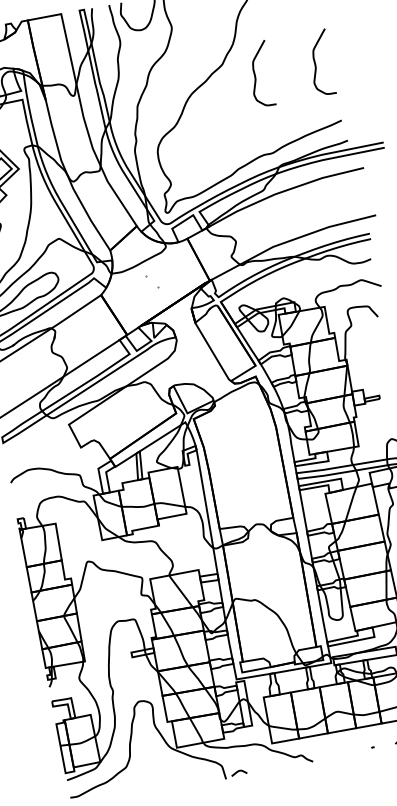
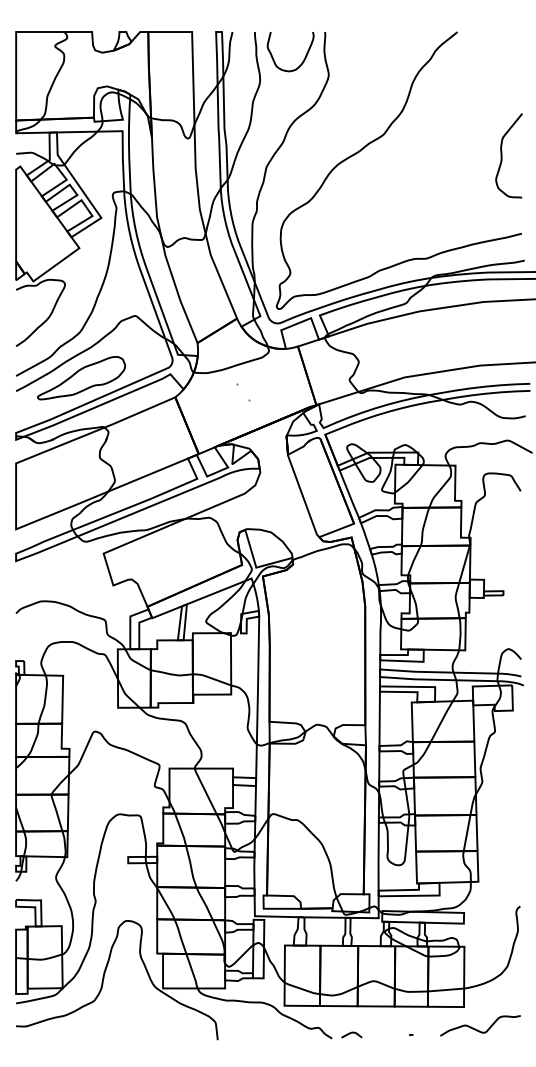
curve: (255, 74) -> (423, 155), removed
curve: (238, 771) -> (351, 1033), moved

